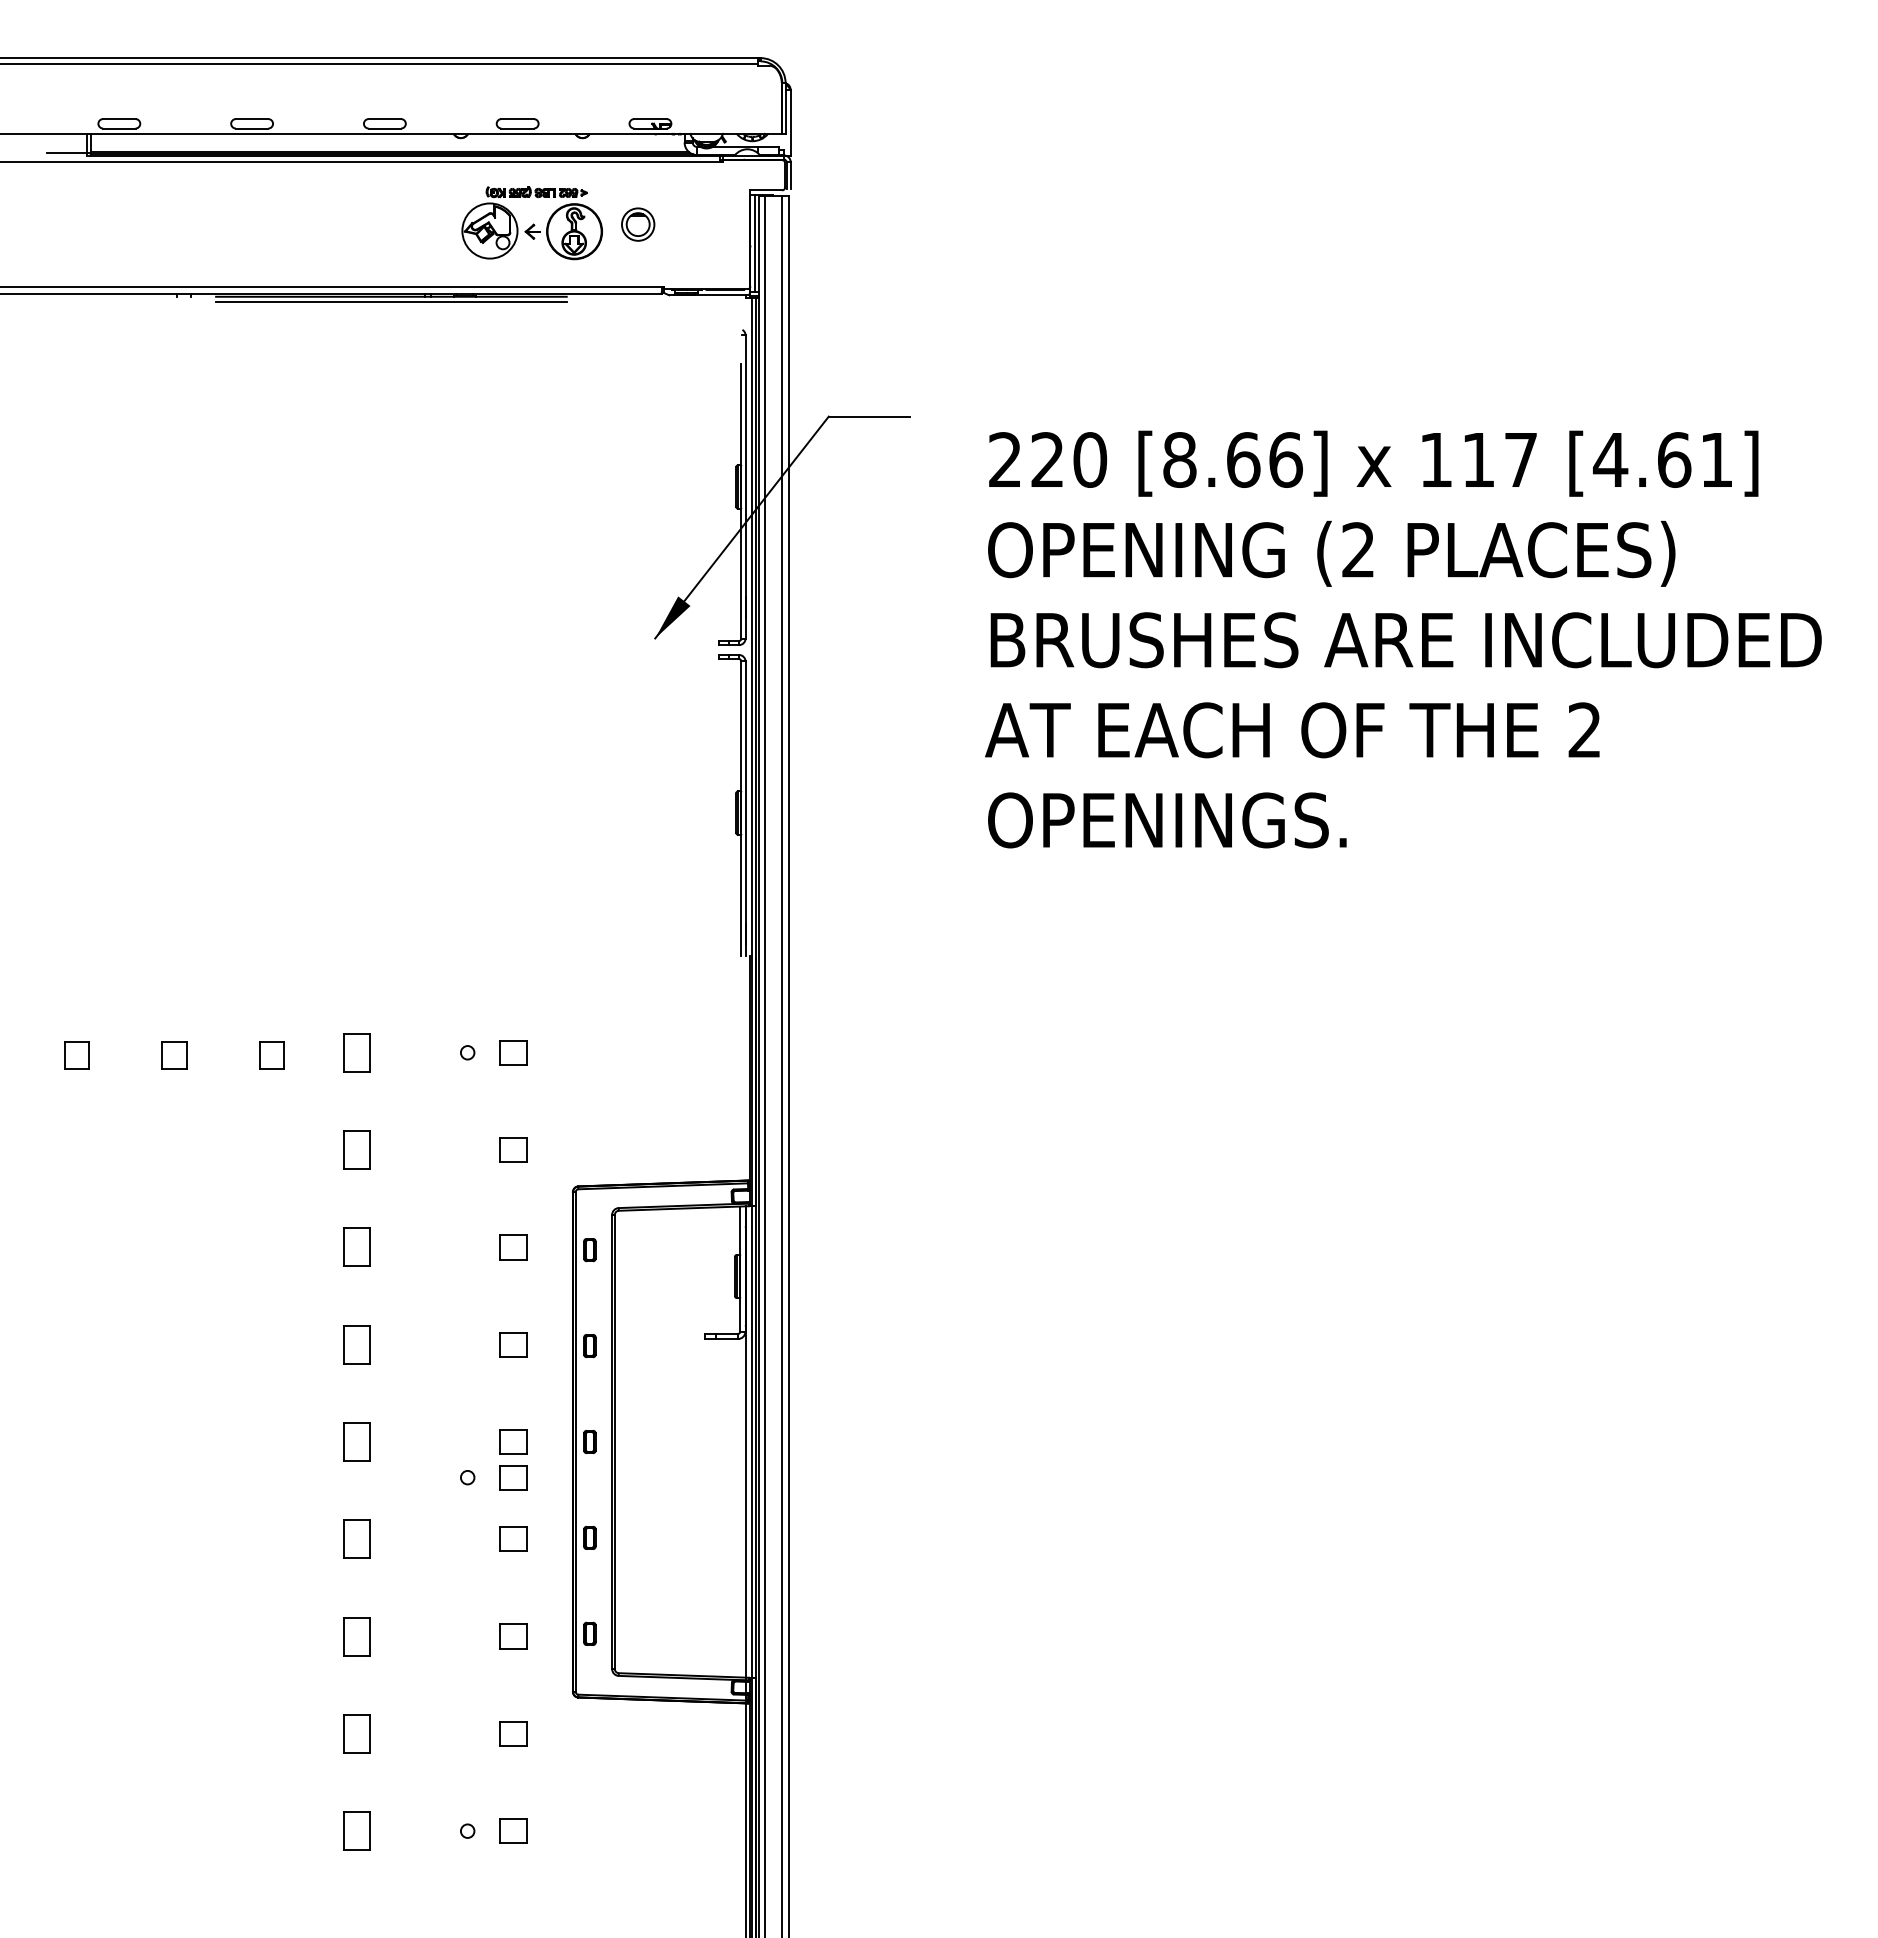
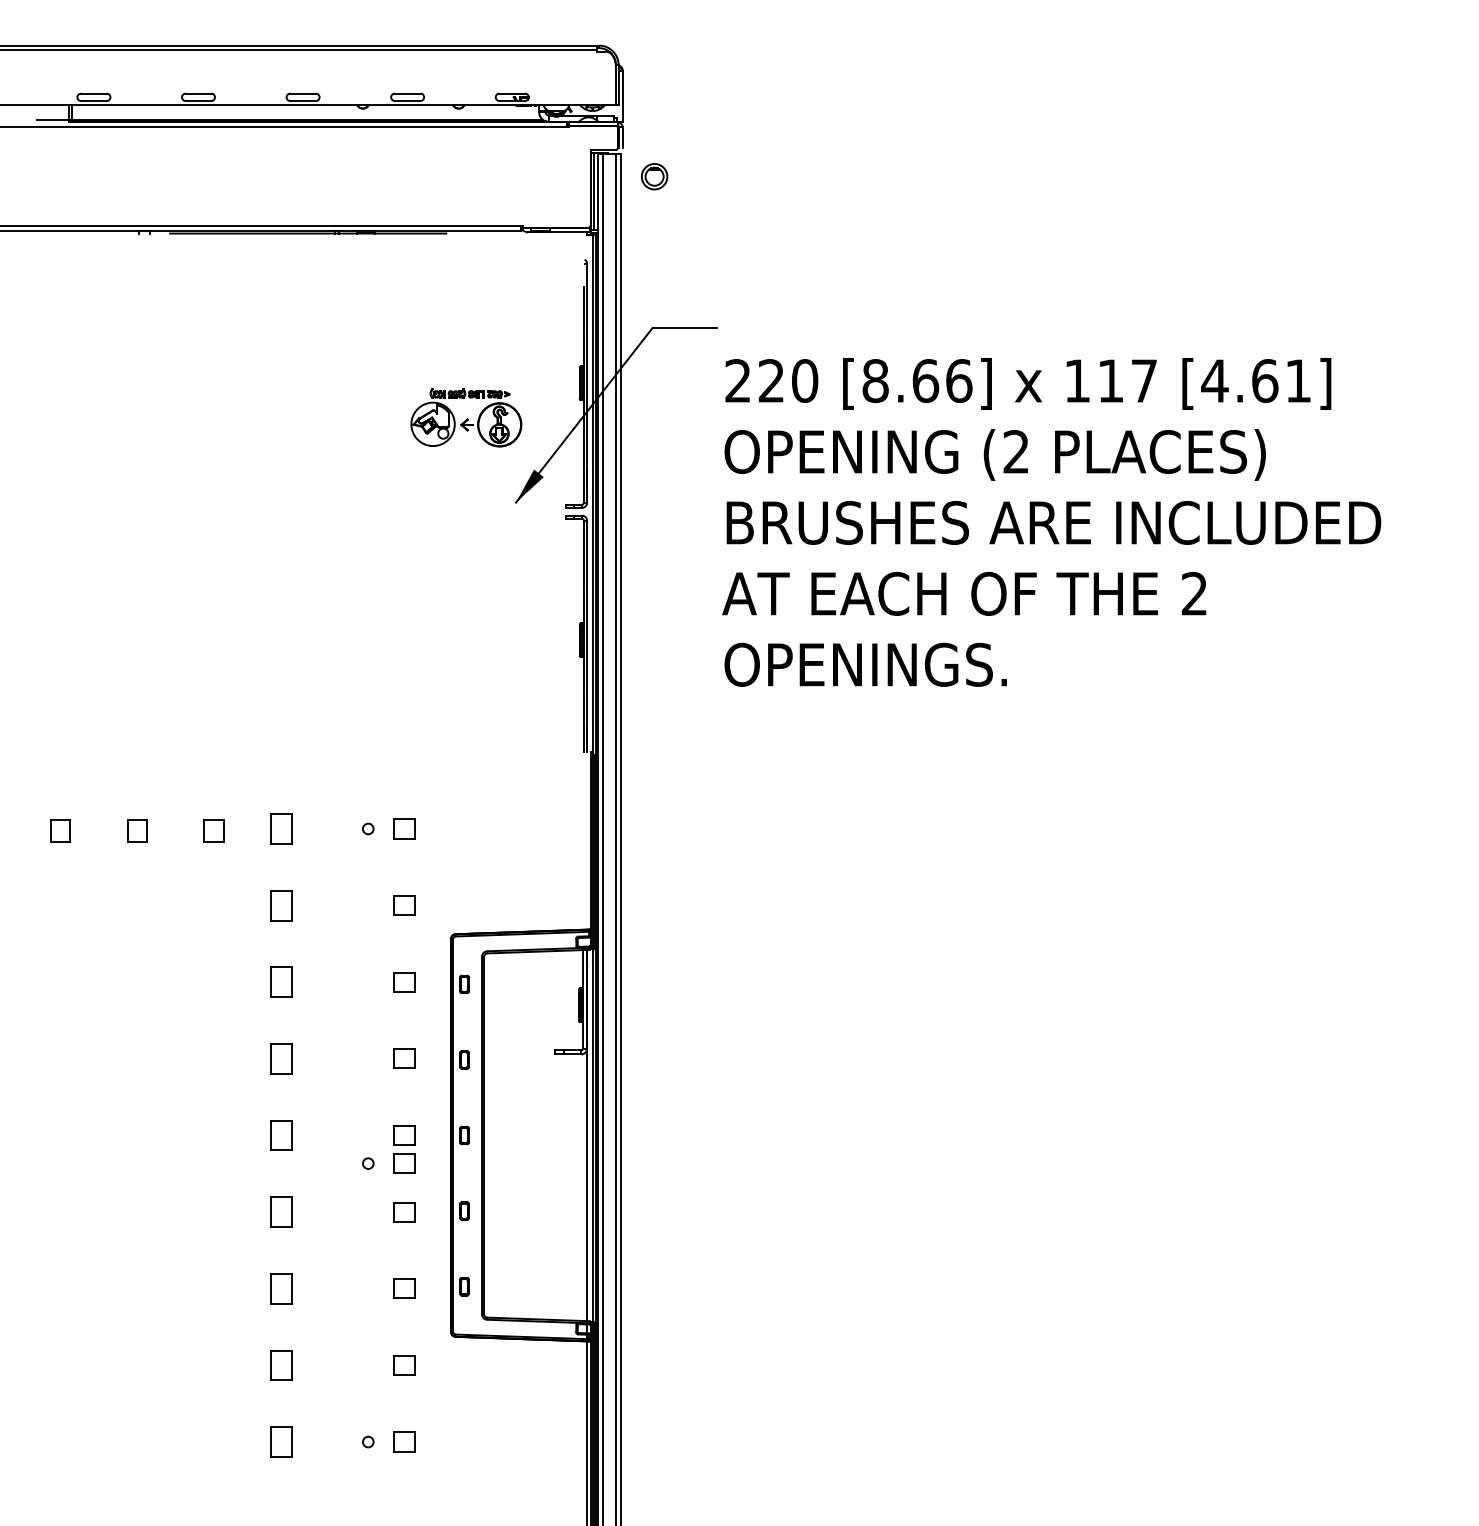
part: (531, 223) -> (465, 418), moved
part: (638, 224) -> (654, 176), moved
line: (391, 302) -> (308, 238), removed
text: (1403, 639) -> (1051, 522), moved

